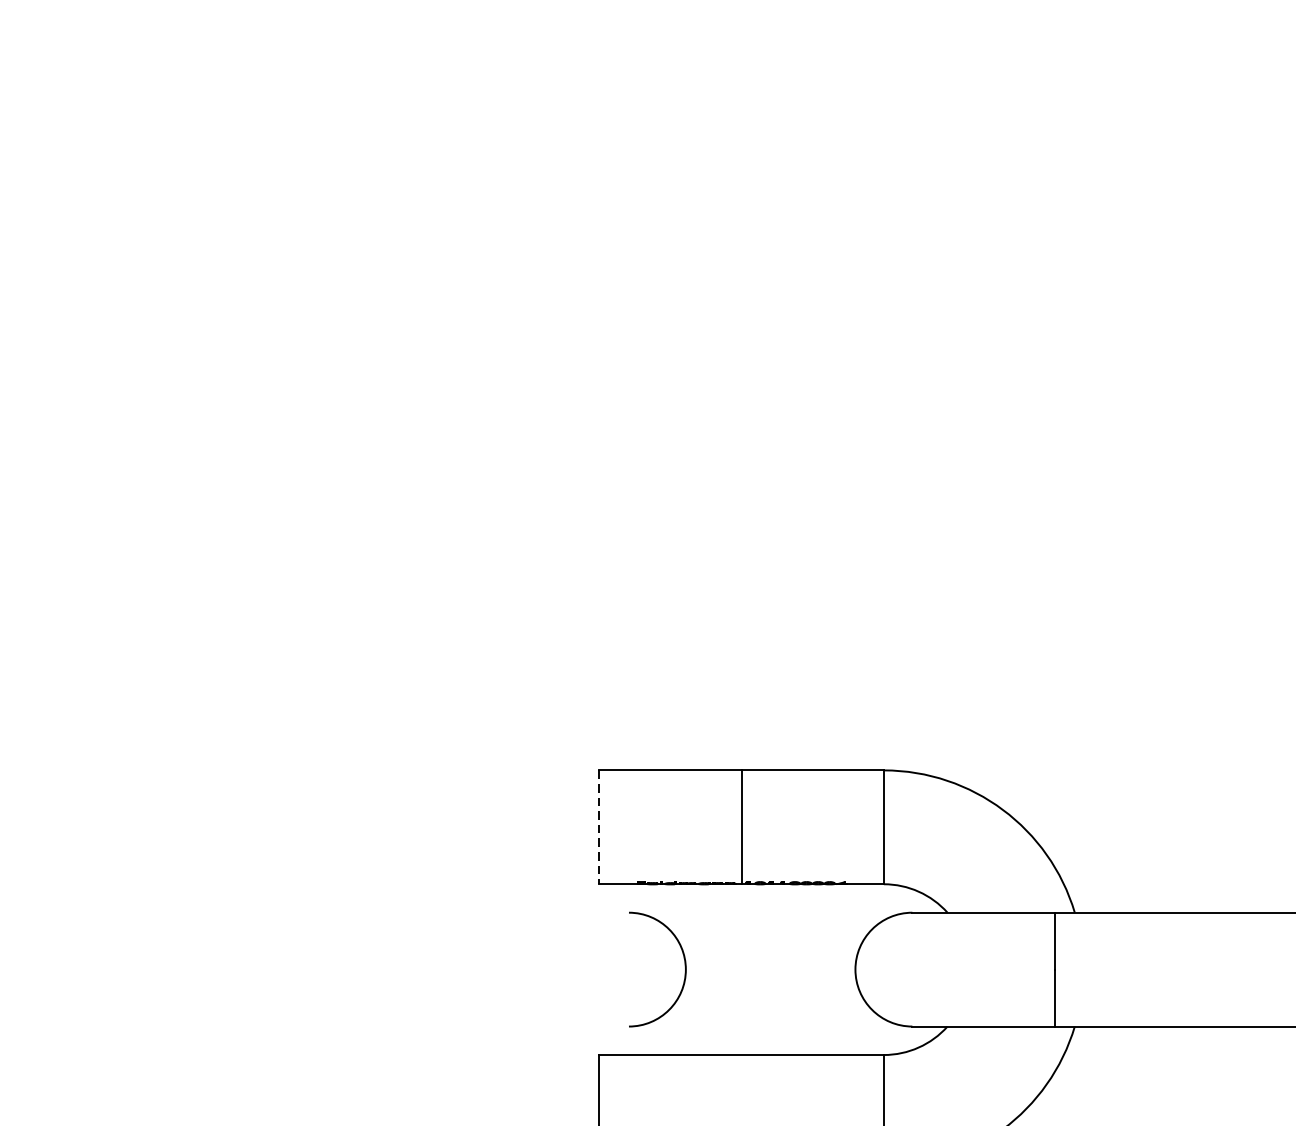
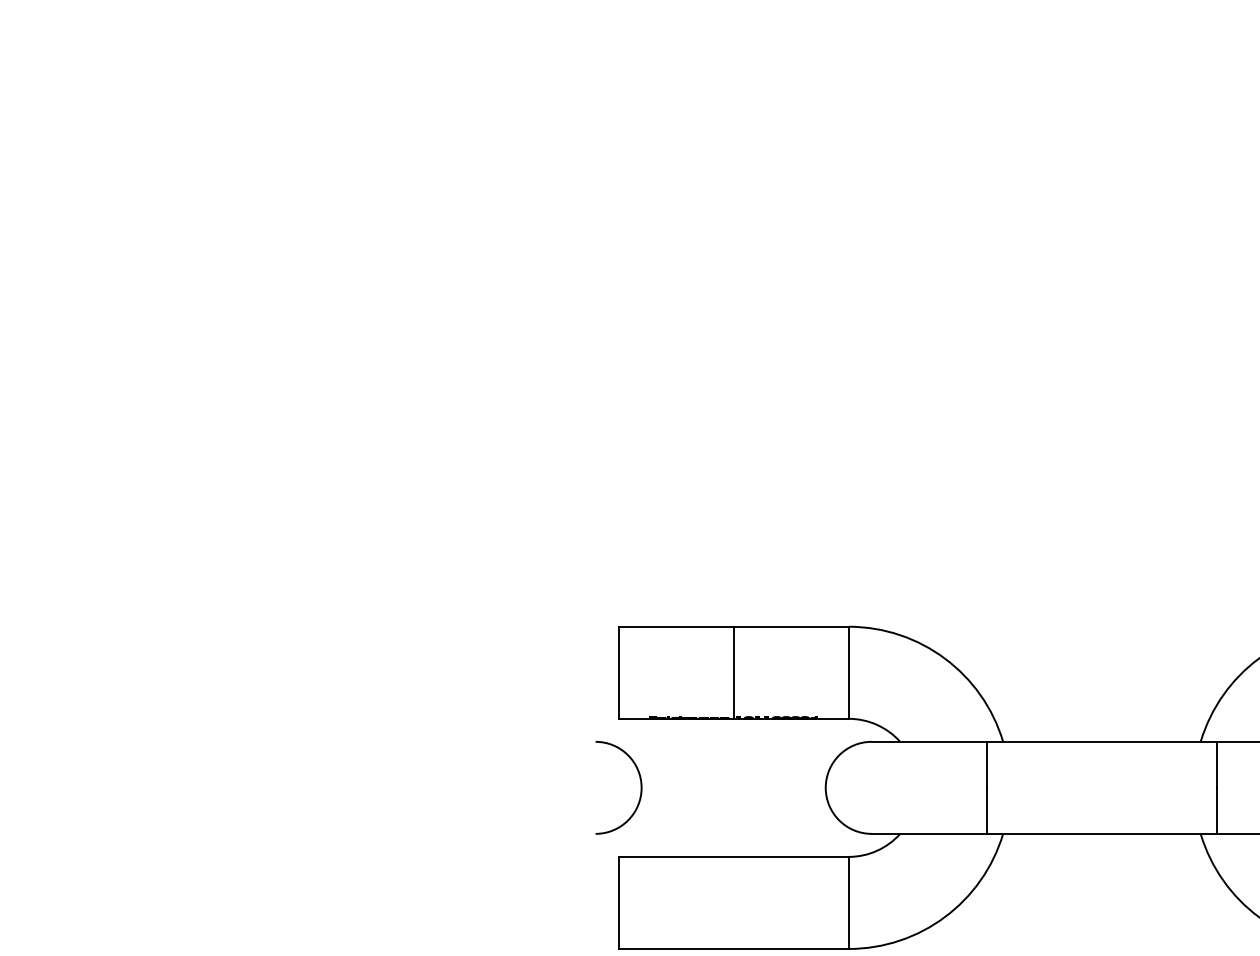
line: (599, 828) -> (618, 673), dashed -> solid
arc: (684, 969) -> (640, 787), moved

